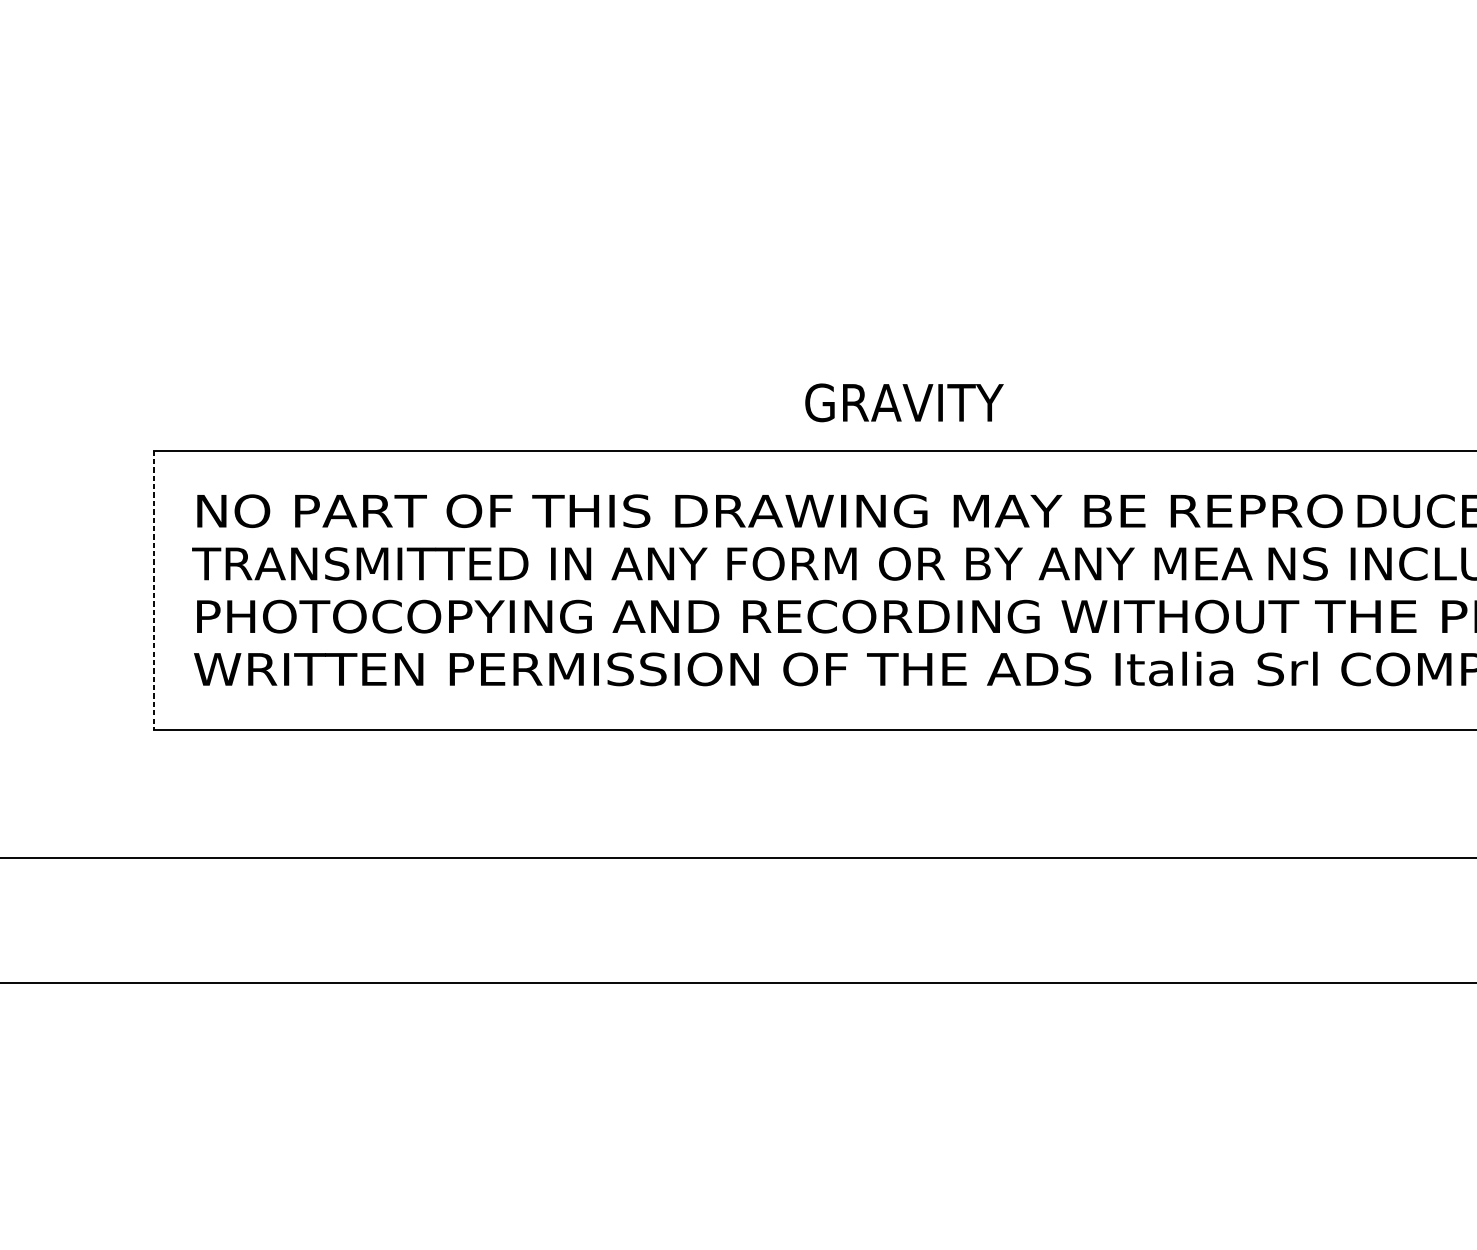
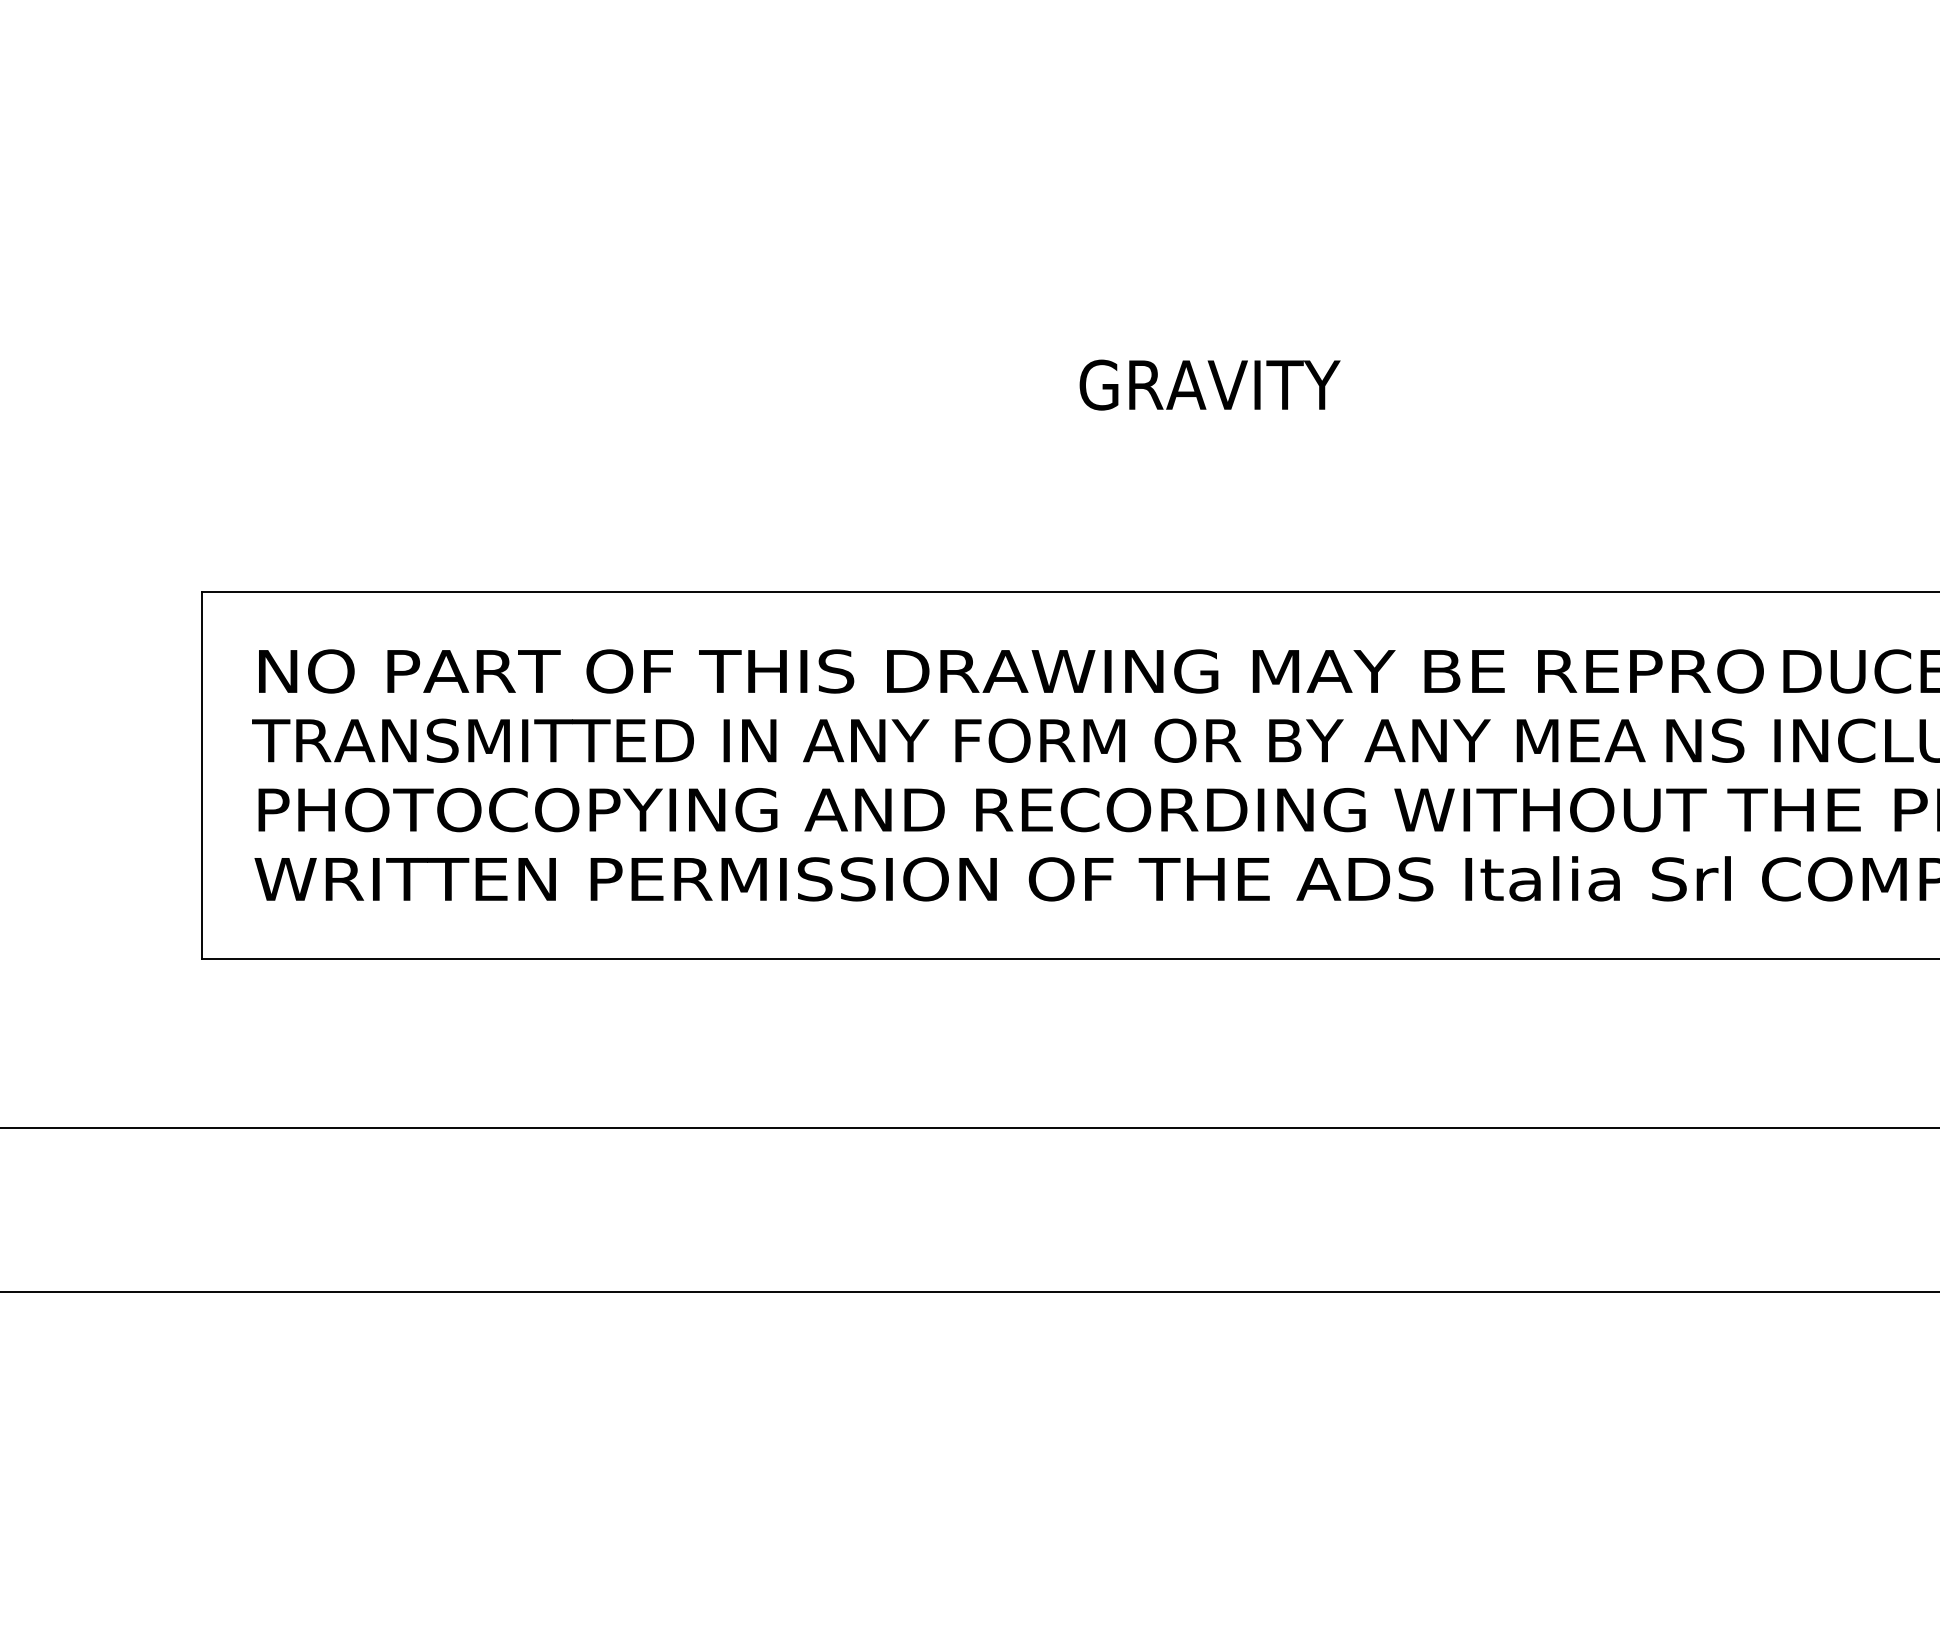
text: (904, 402) -> (1209, 384), moved
line: (154, 590) -> (202, 775), dashed -> solid

